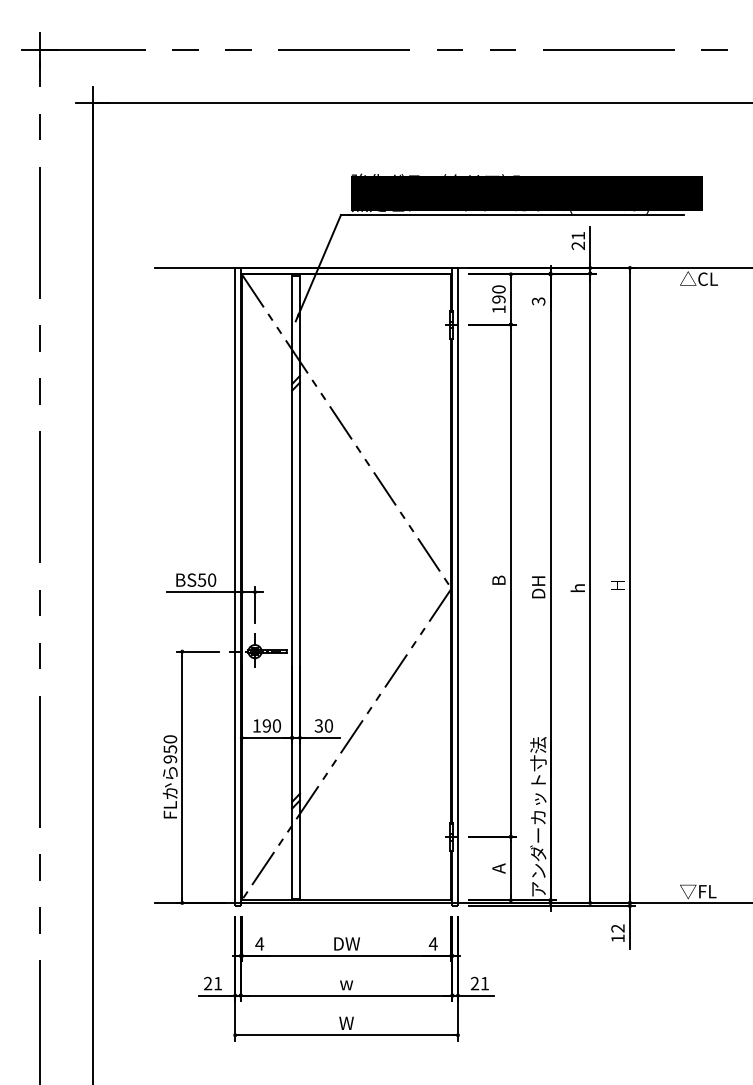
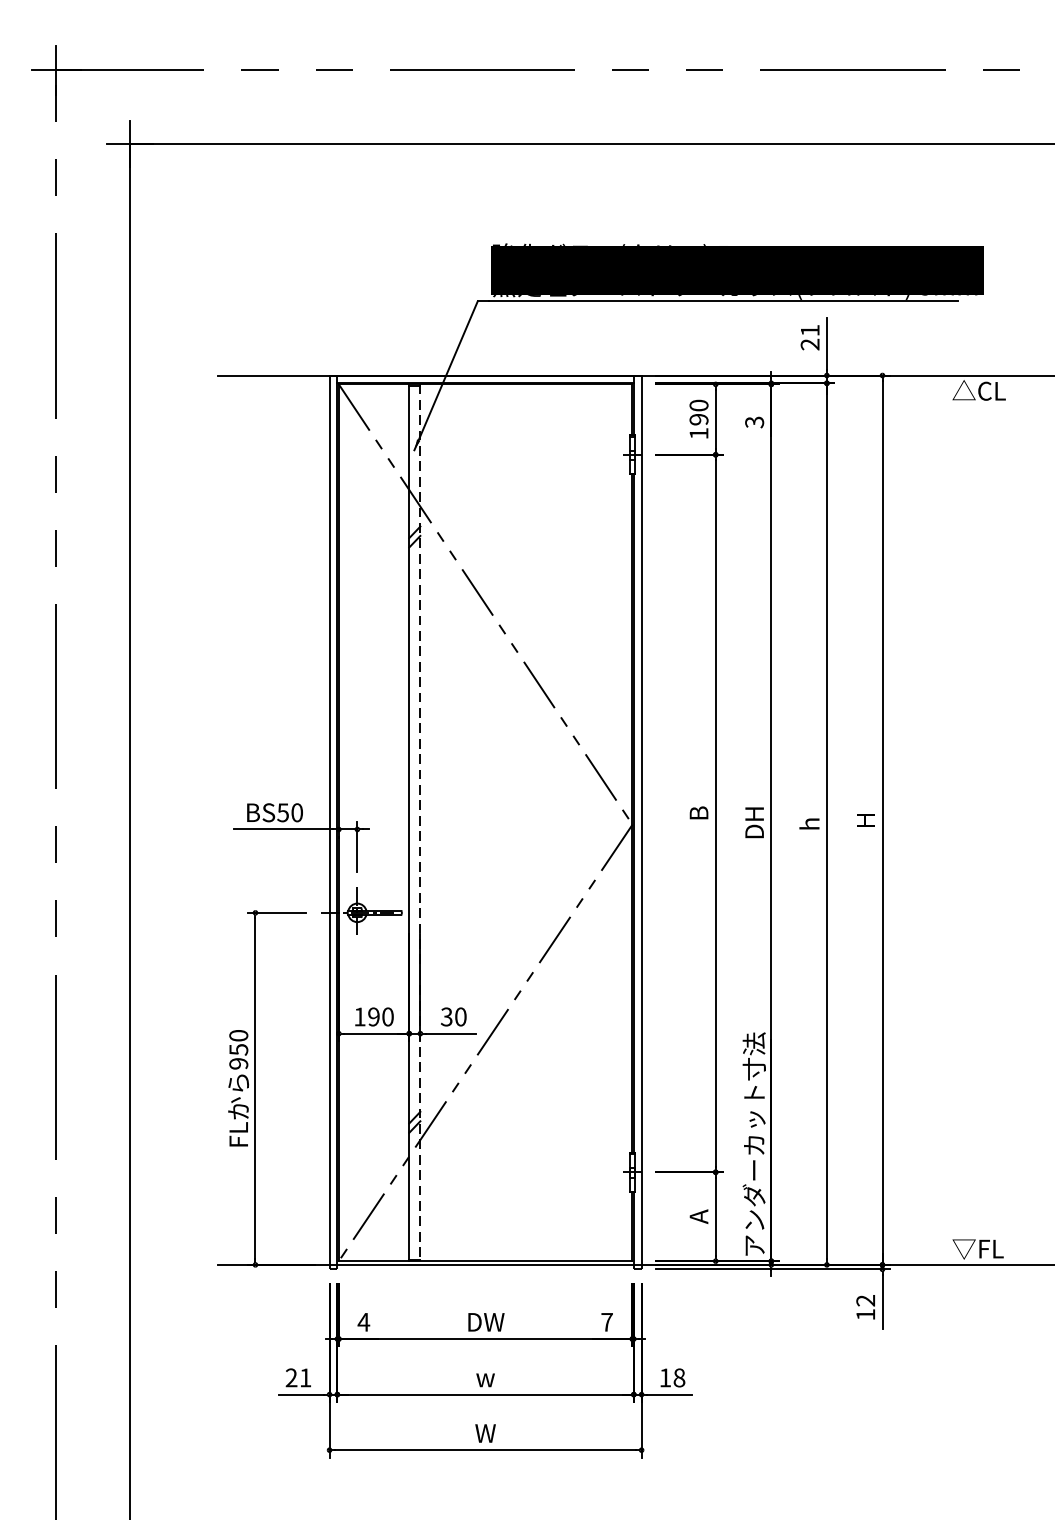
line: (300, 587) -> (421, 823), solid -> dashed
text: (432, 943) -> (605, 1321), 4 -> 7
text: (479, 983) -> (671, 1377), 21 -> 18

